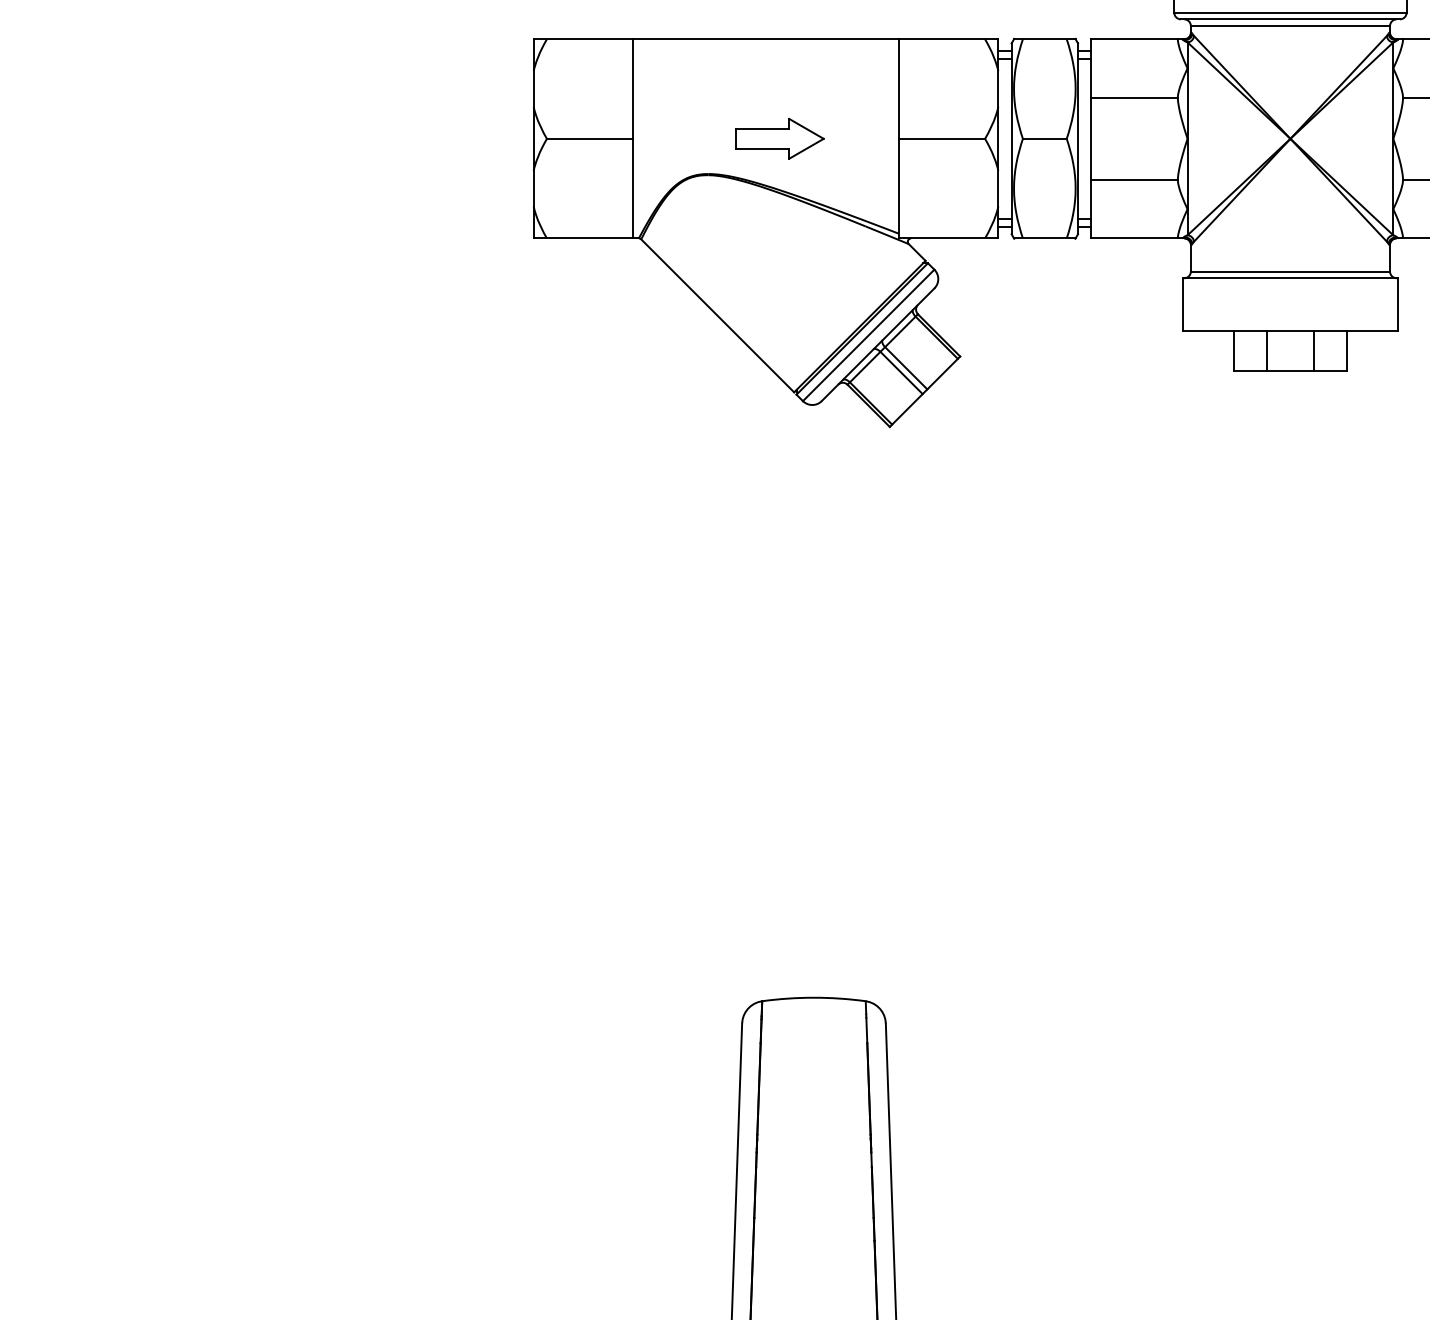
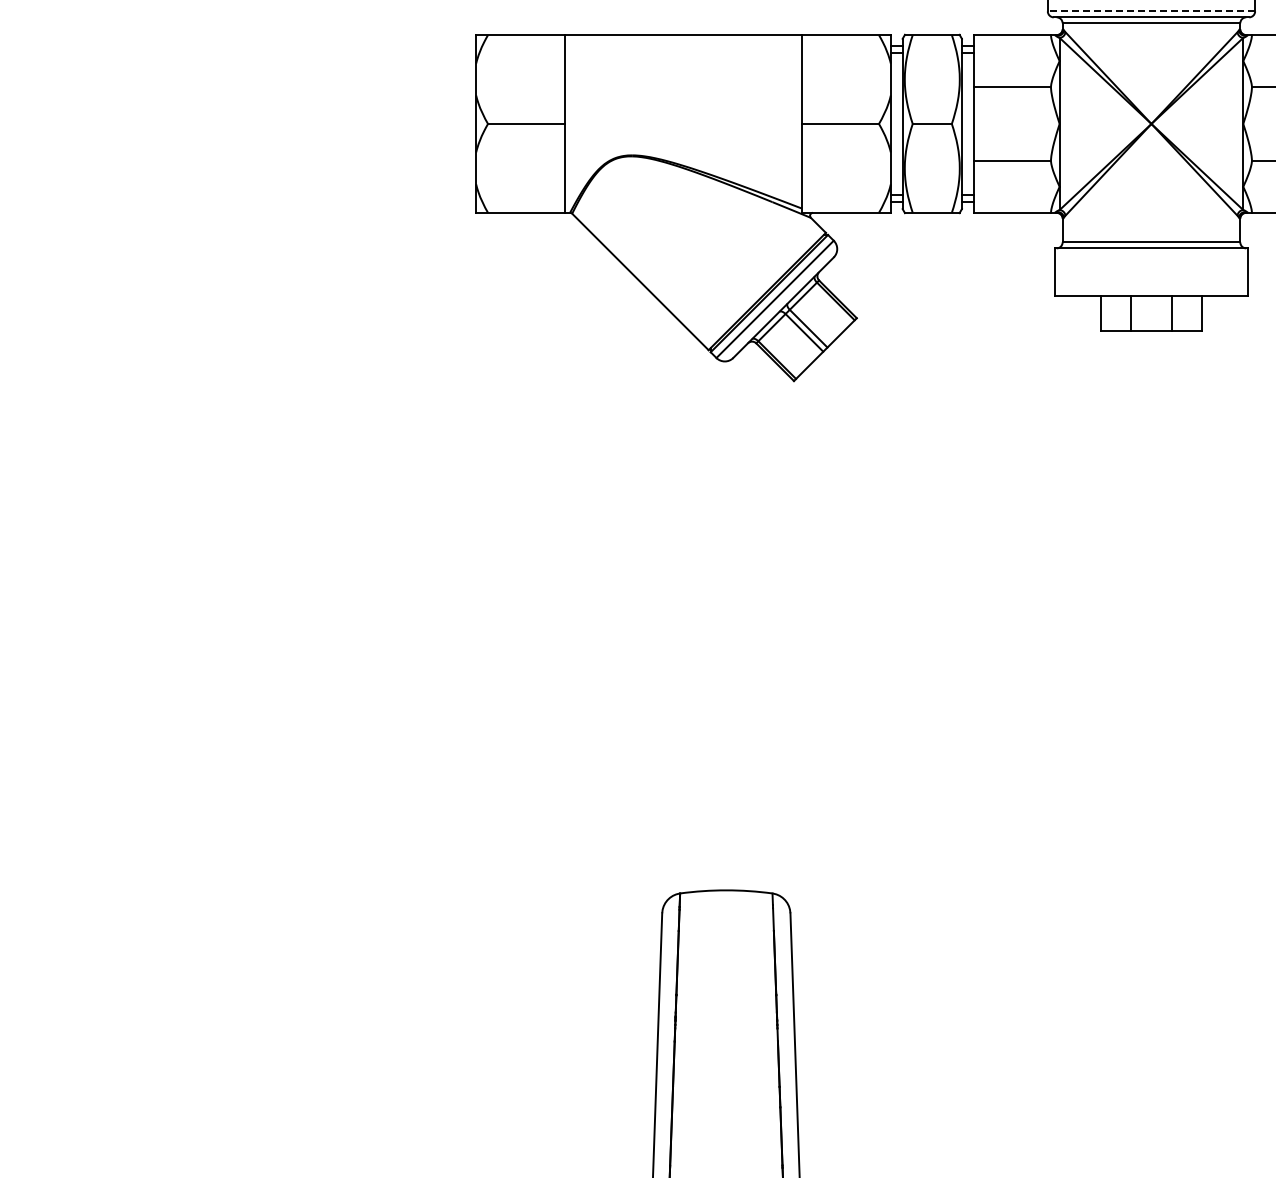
line: (1290, 12) -> (1151, 11), solid -> dashed
part: (780, 138) -> (696, 123), removed

